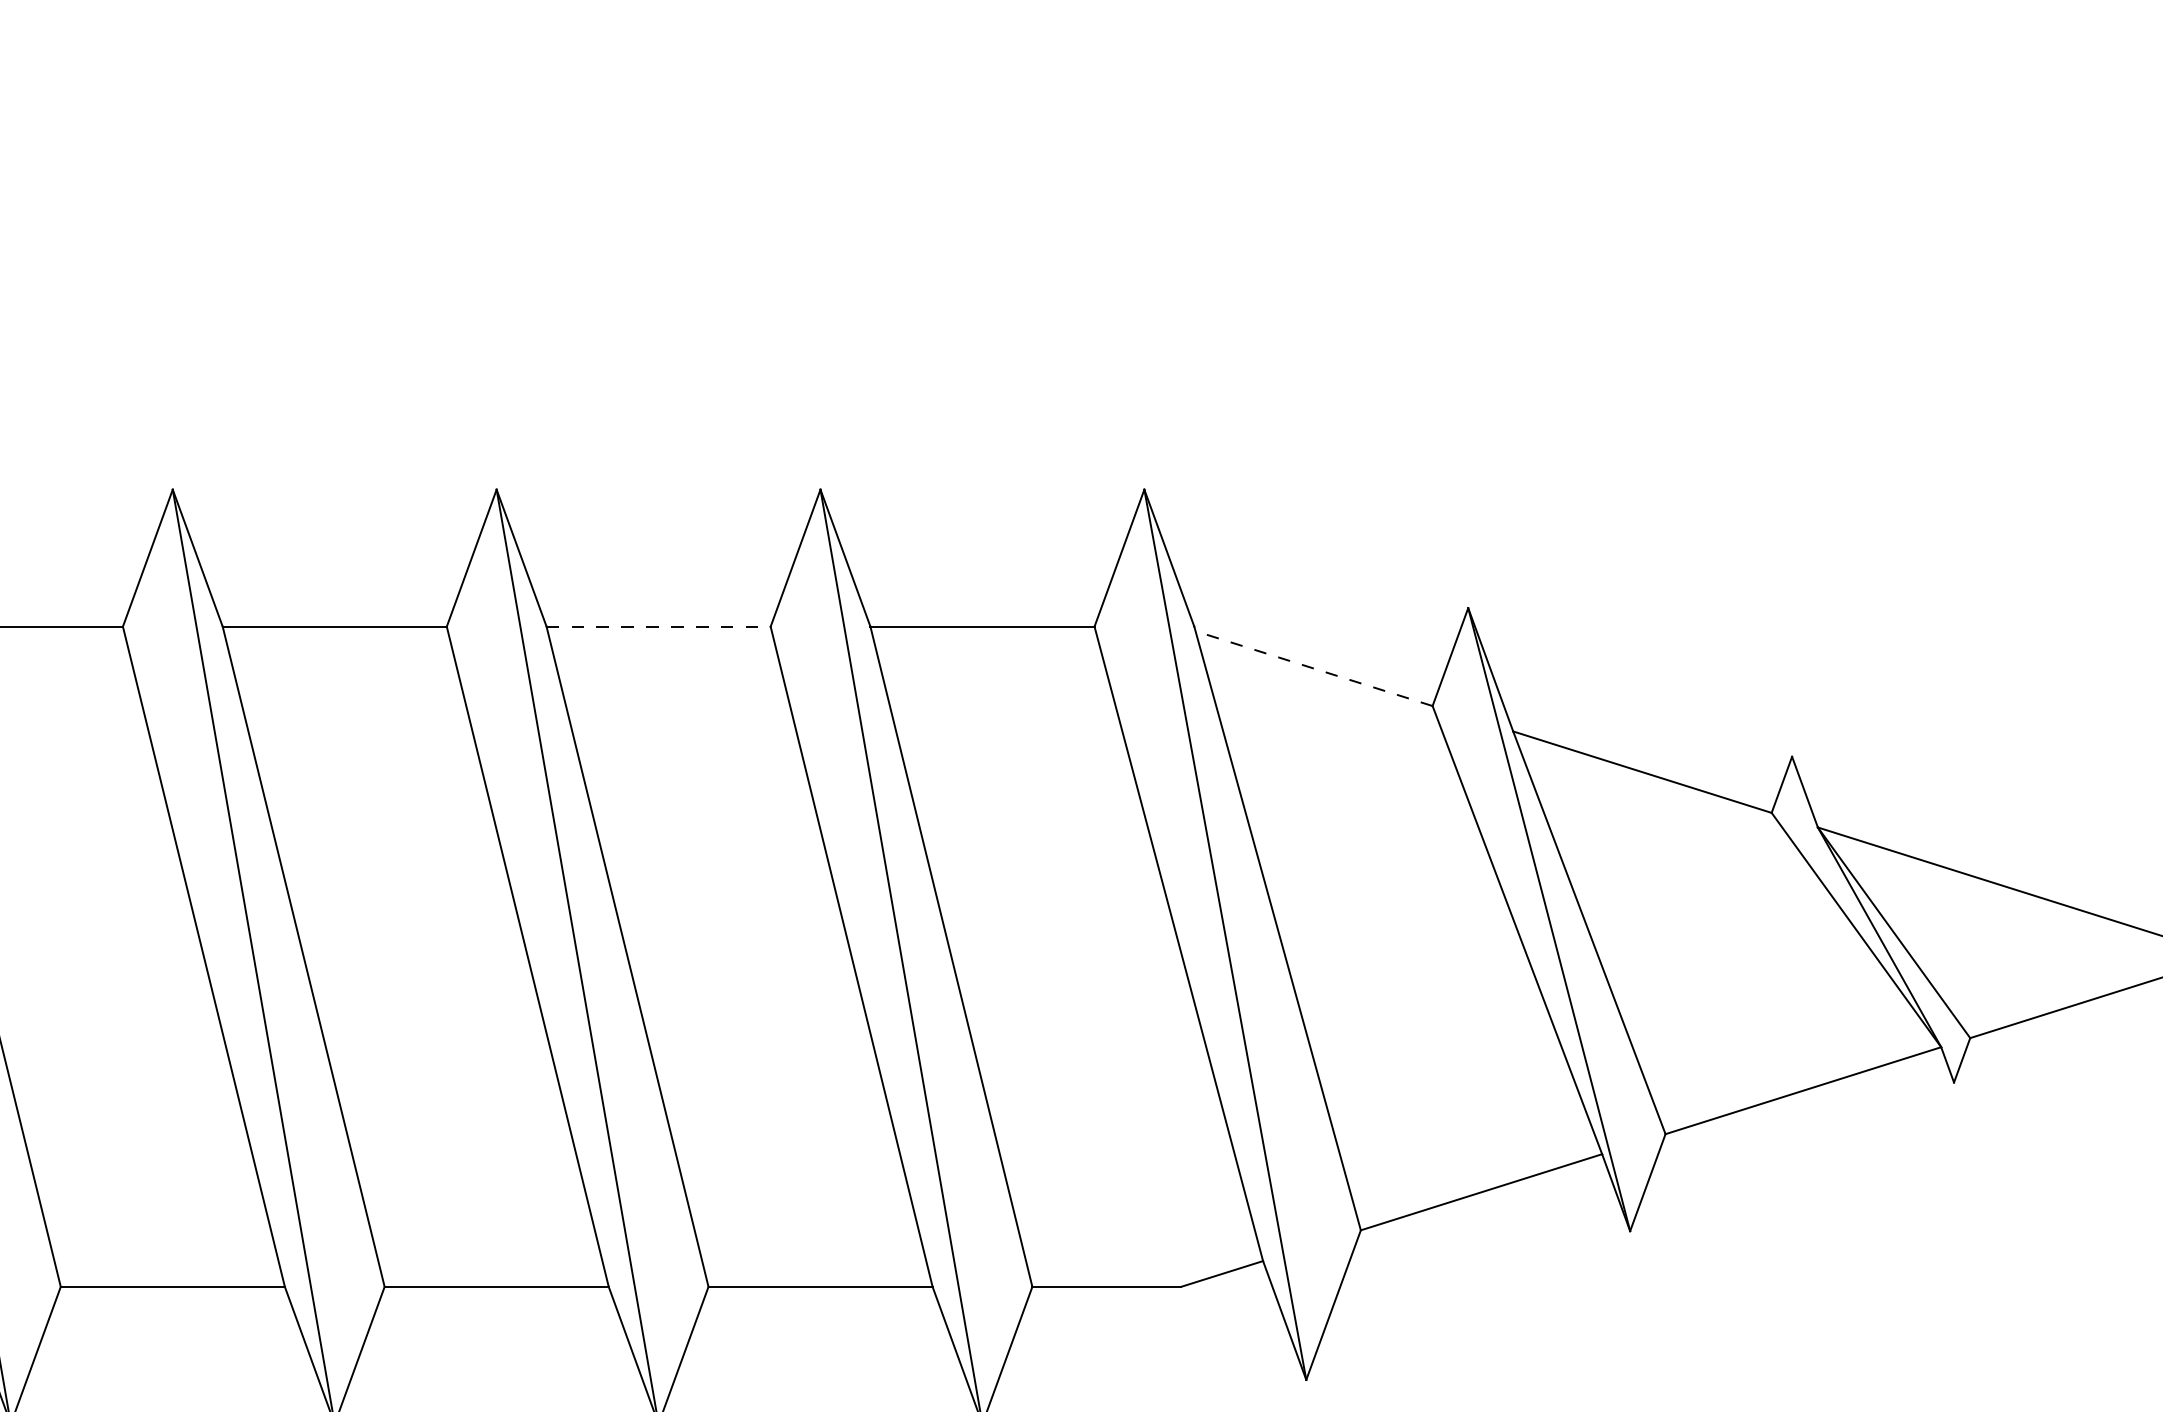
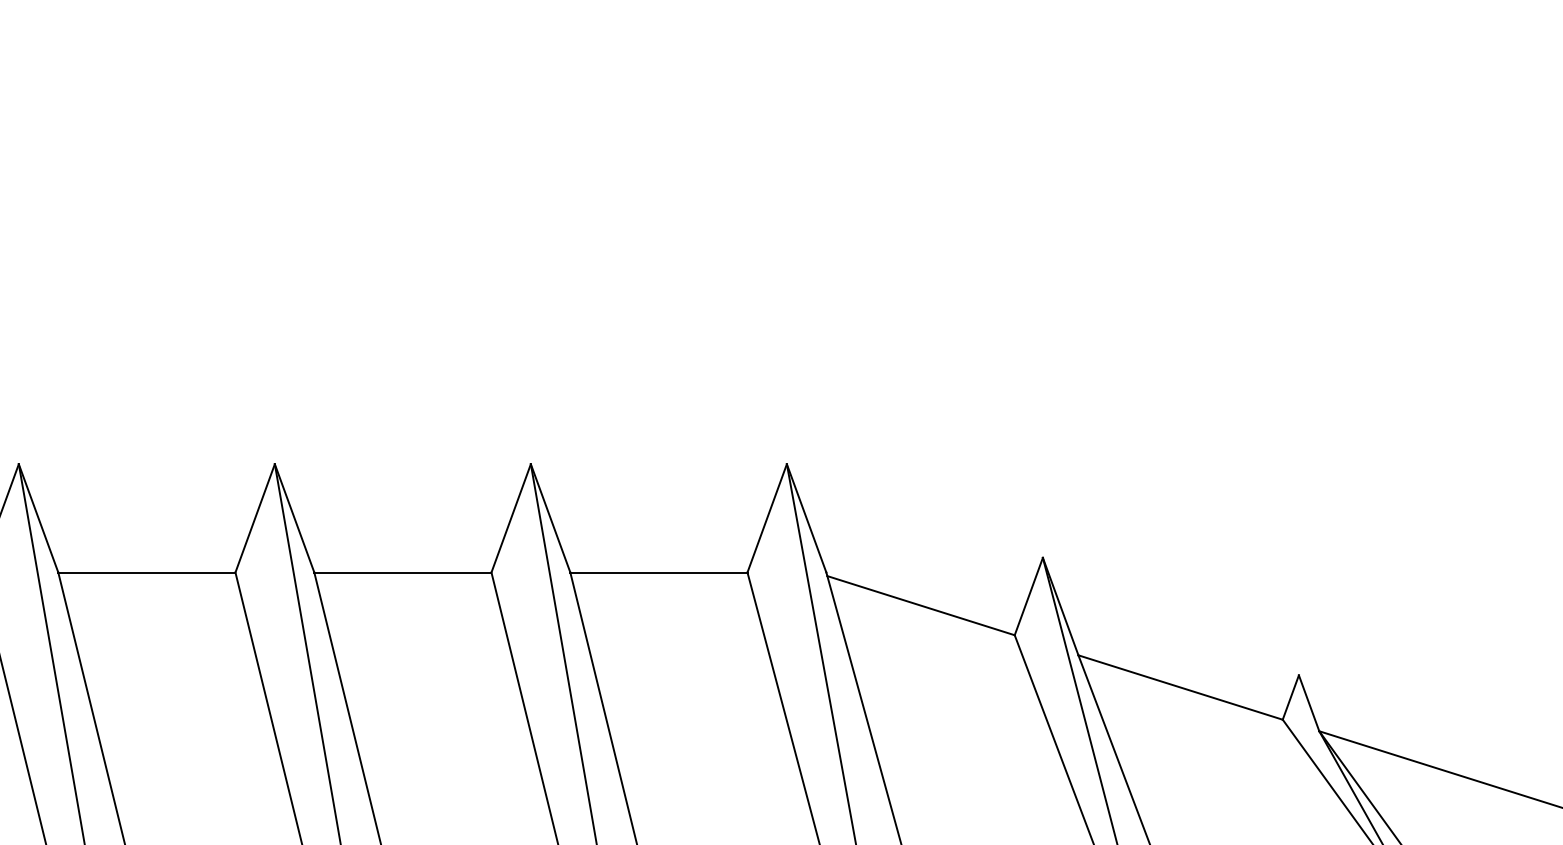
line: (659, 626) -> (403, 572), dashed -> solid
line: (1313, 668) -> (920, 605), dashed -> solid

